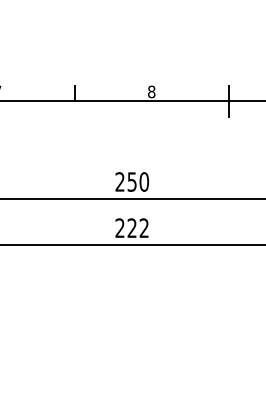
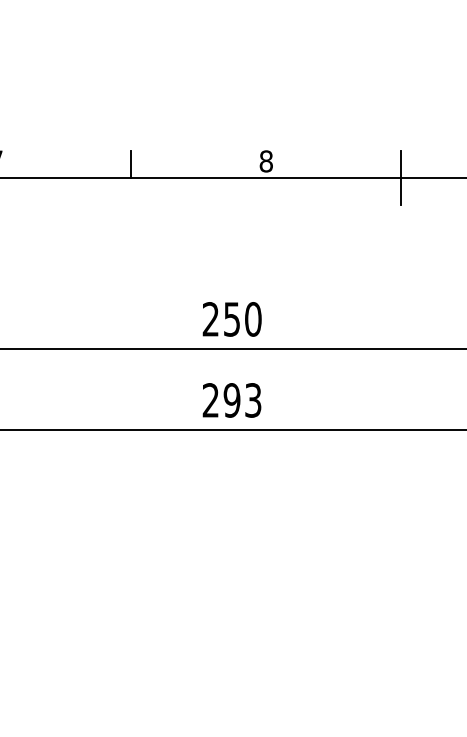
text: (137, 228) -> (241, 400), 222 -> 293

